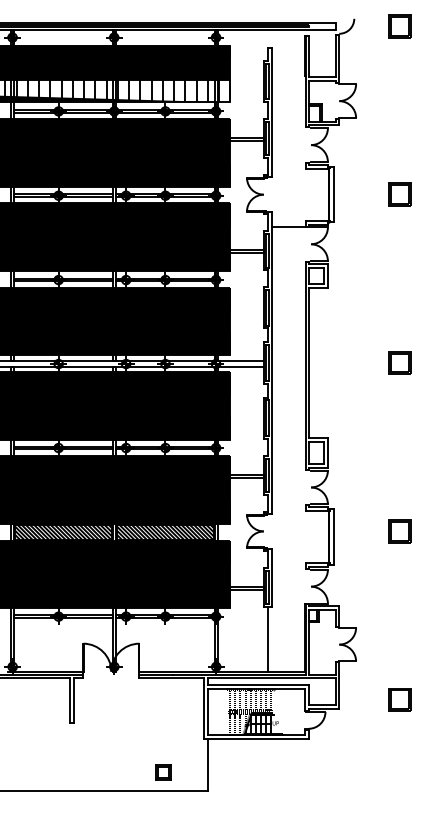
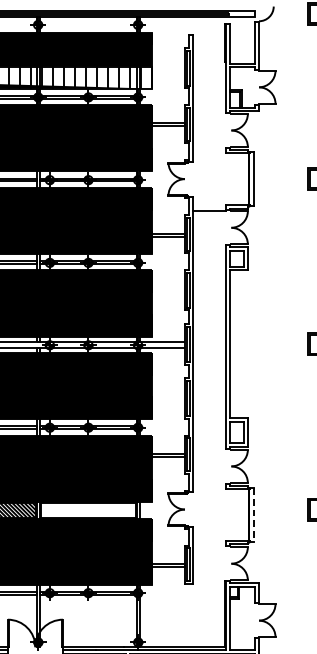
hatch: (164, 531) -> (87, 509), removed
line: (334, 537) -> (254, 515), solid -> dashed
line: (268, 639) -> (189, 615), removed

